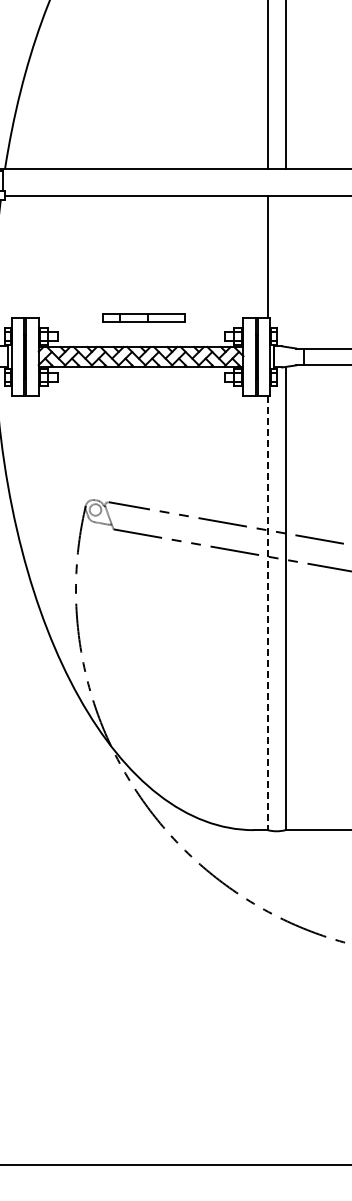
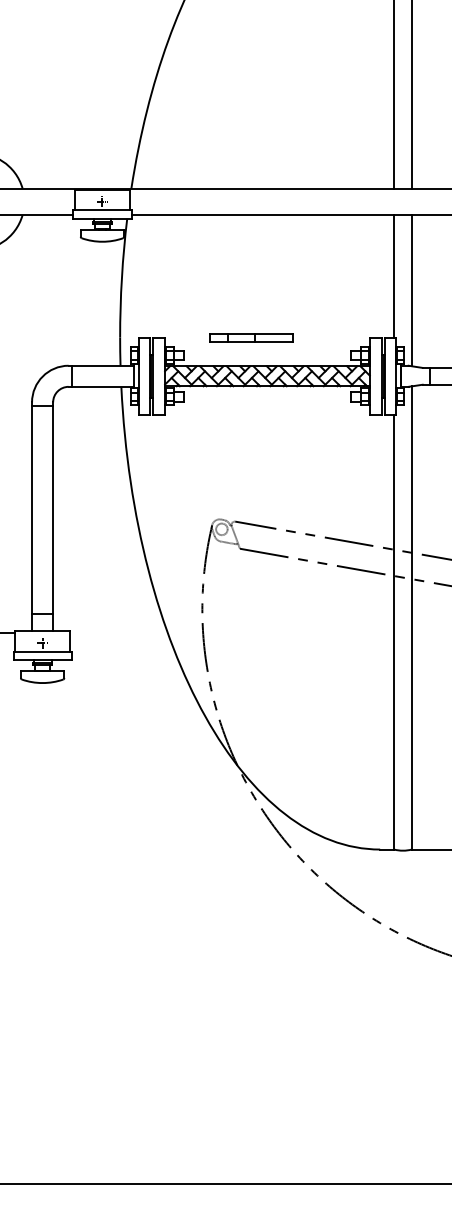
line: (285, 271) -> (411, 290), added
part: (144, 318) -> (251, 337), moved
line: (268, 613) -> (394, 632), dashed -> solid

